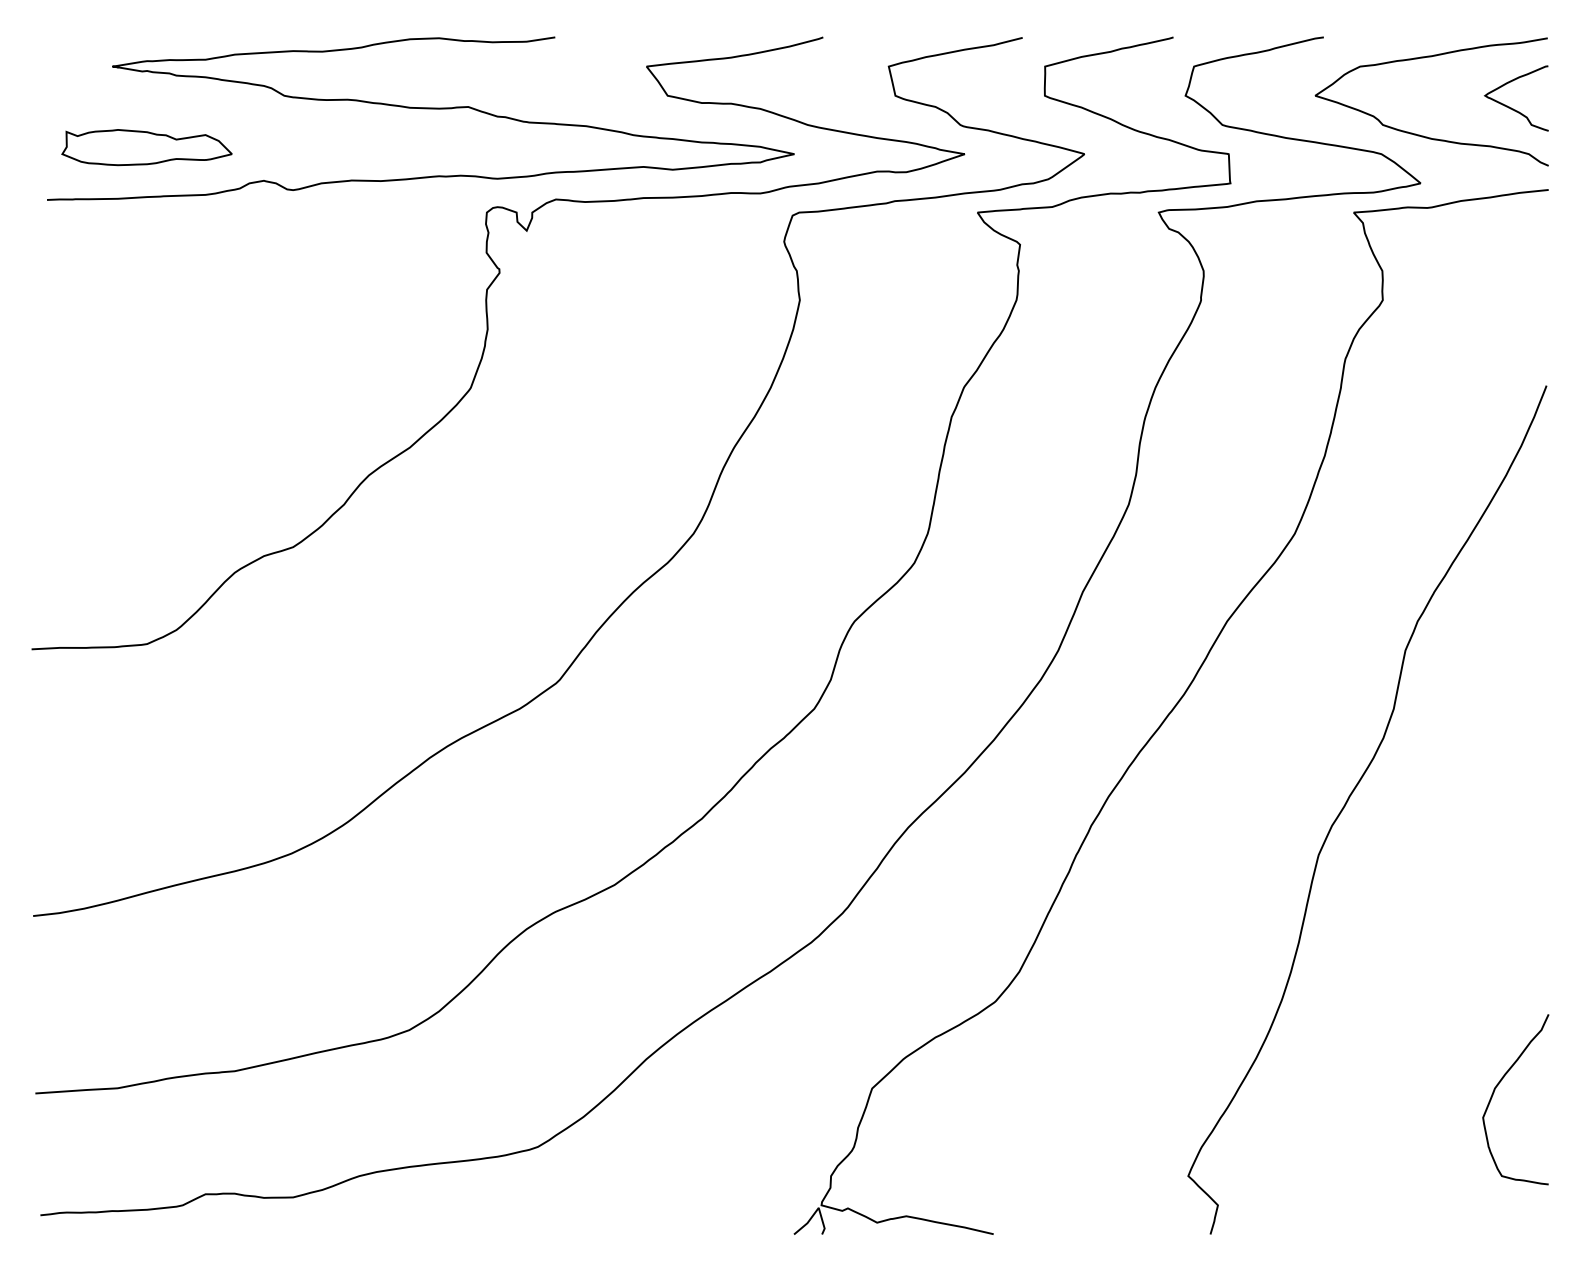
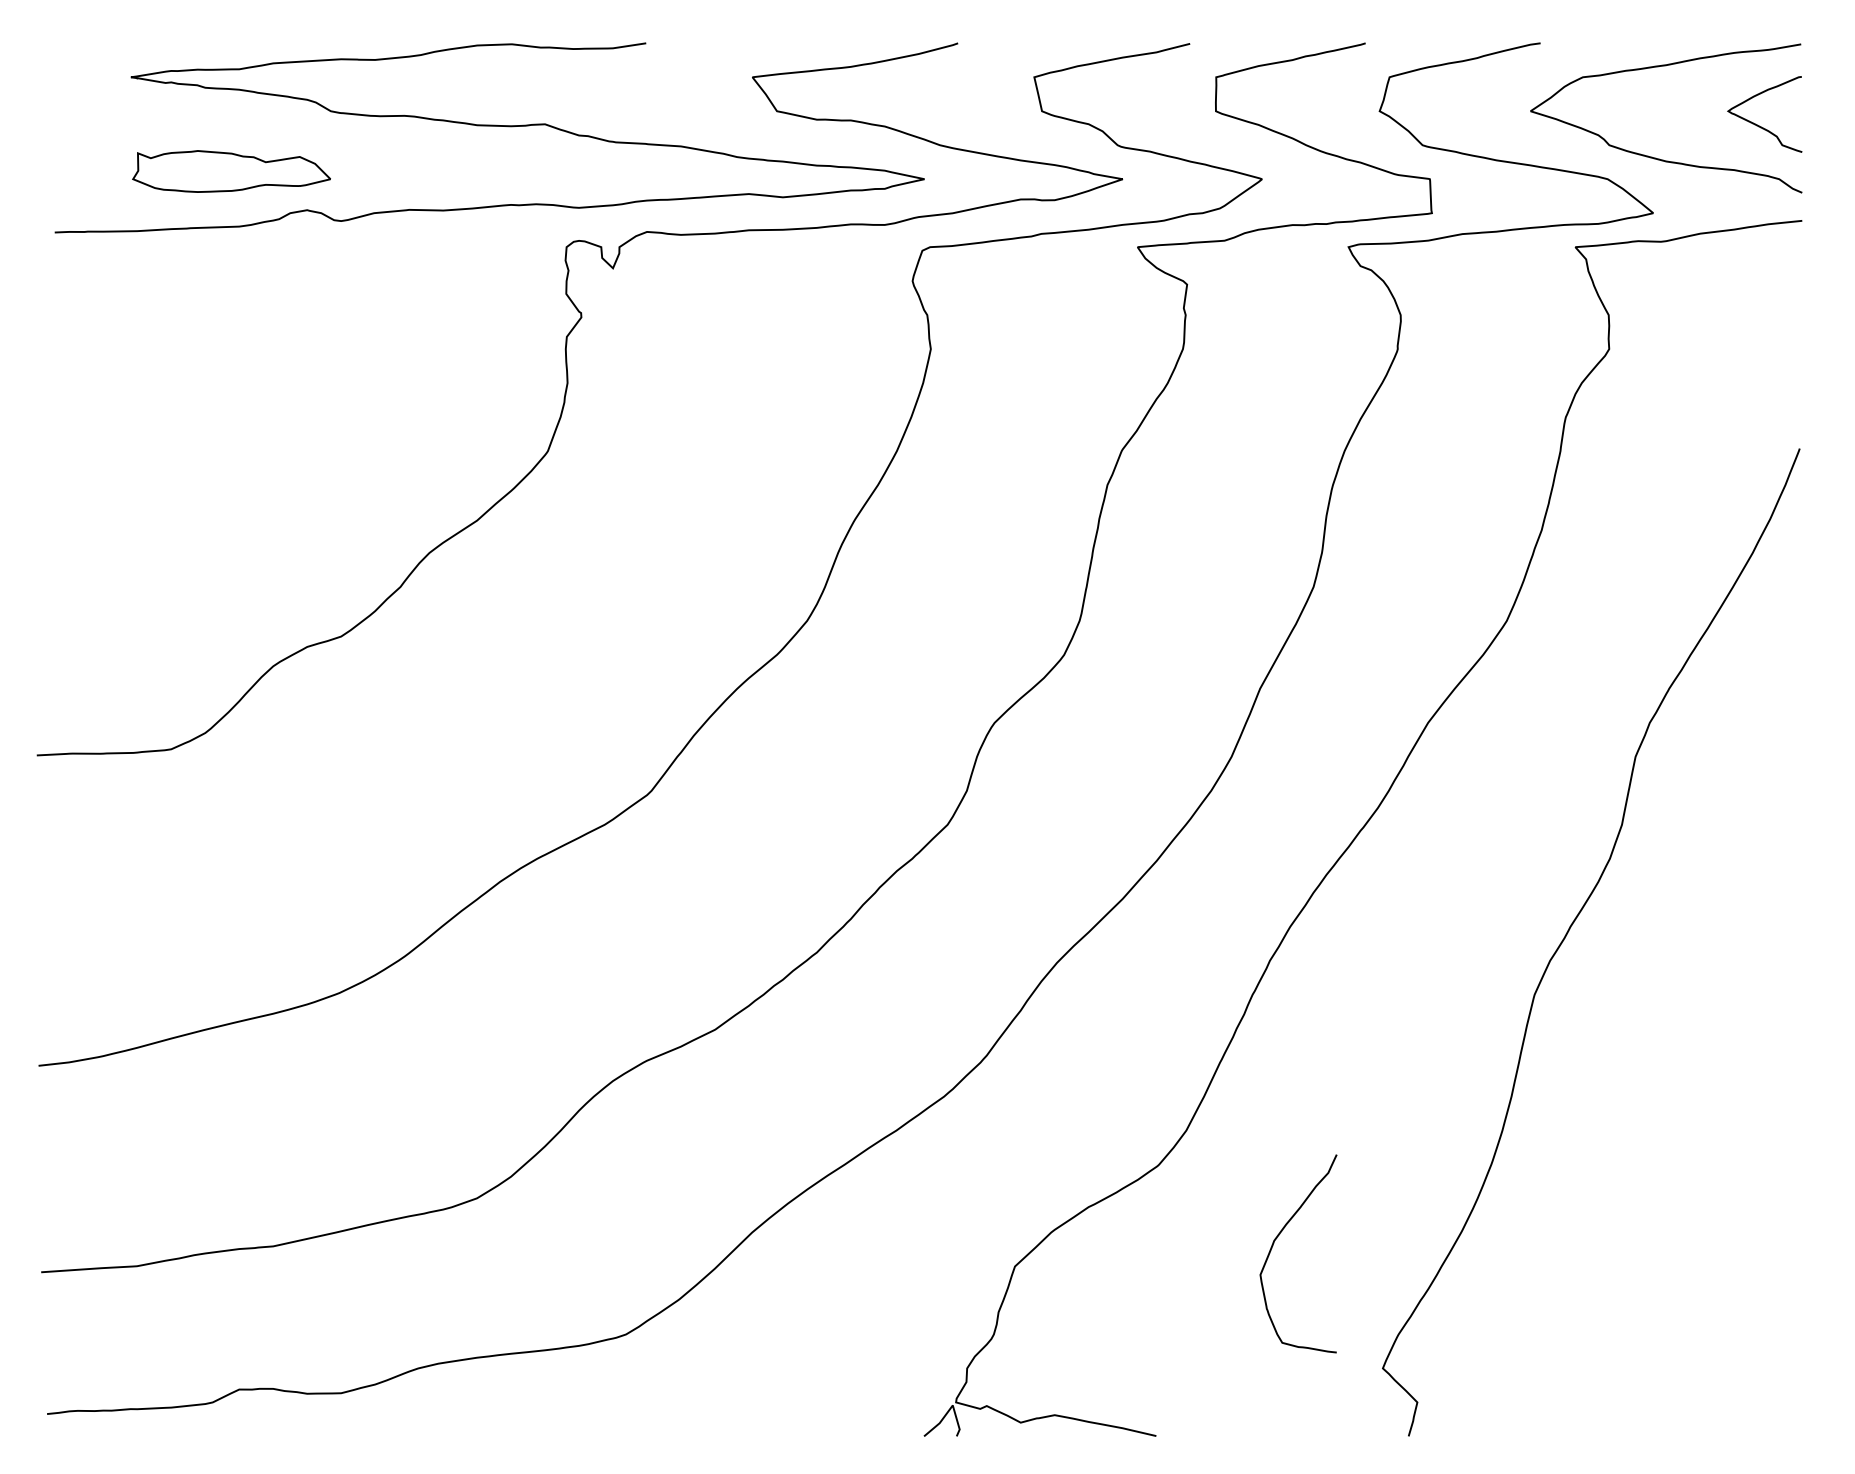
part: (146, 147) -> (231, 171), moved
curve: (1499, 1084) -> (1279, 1236), moved

